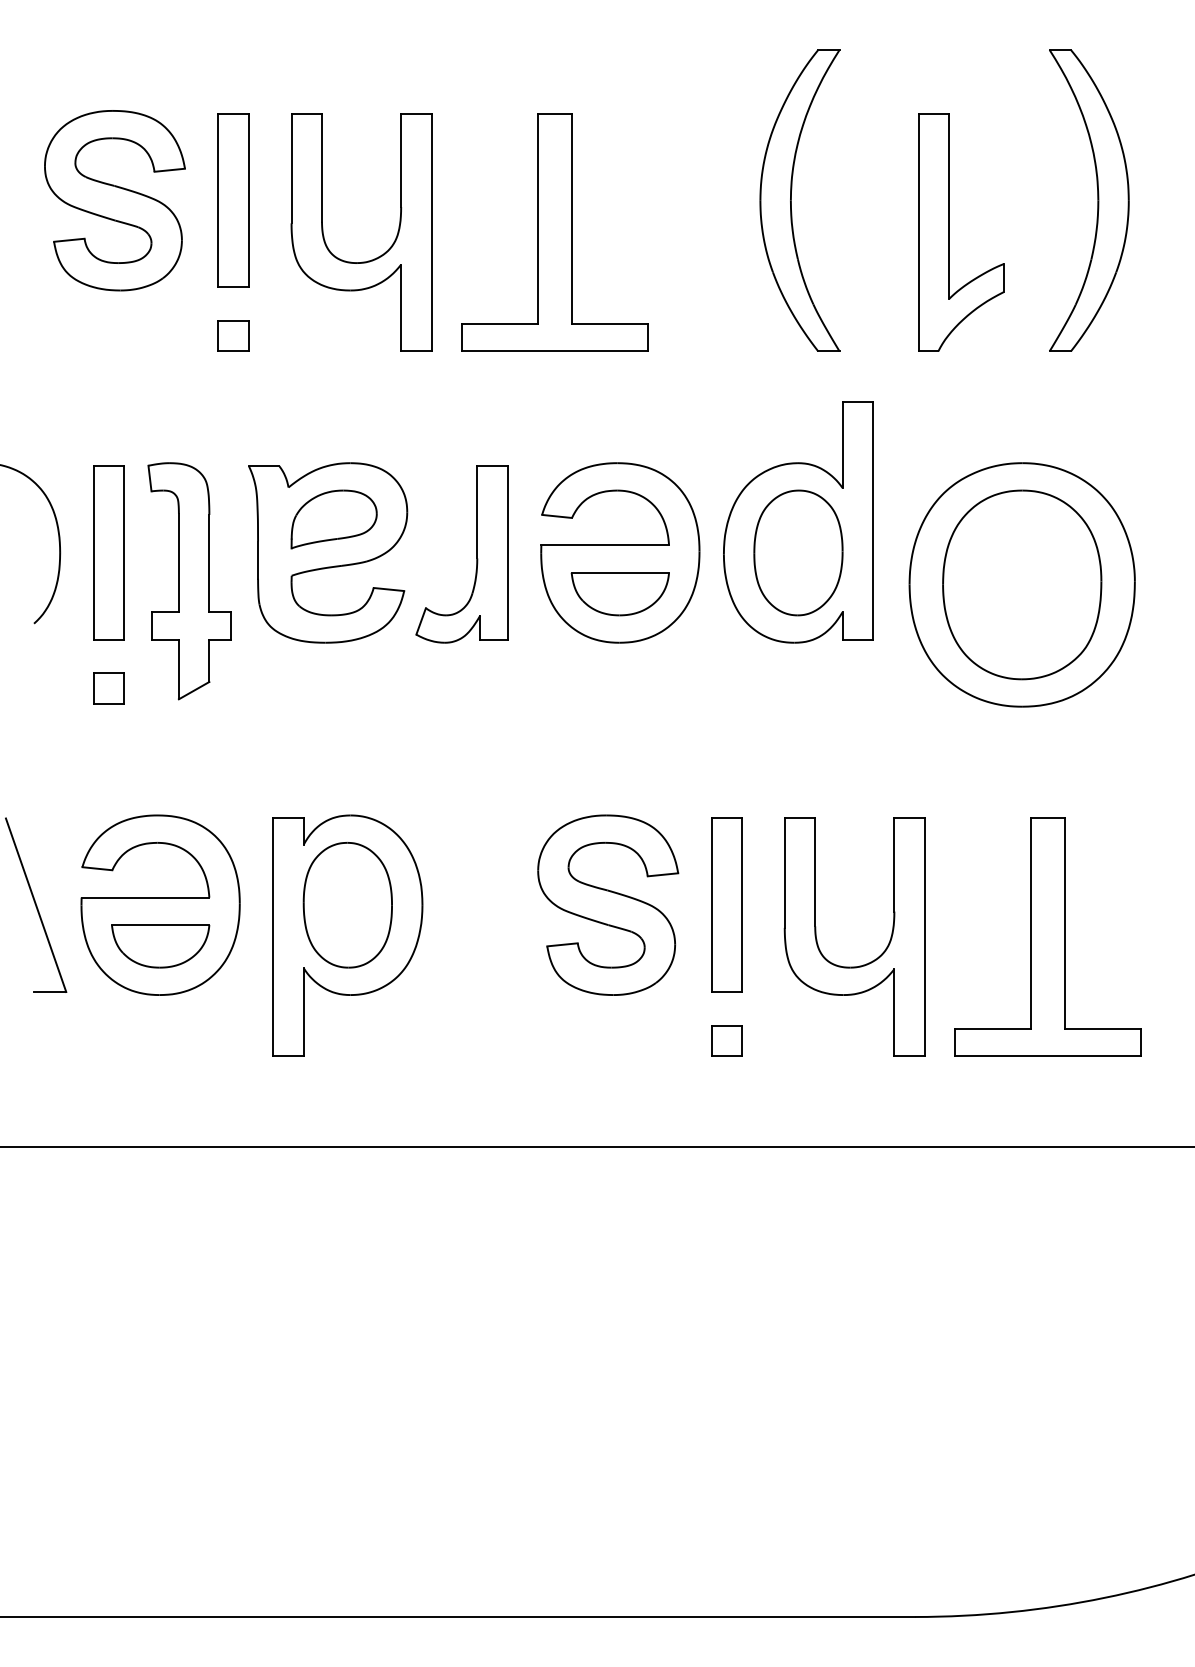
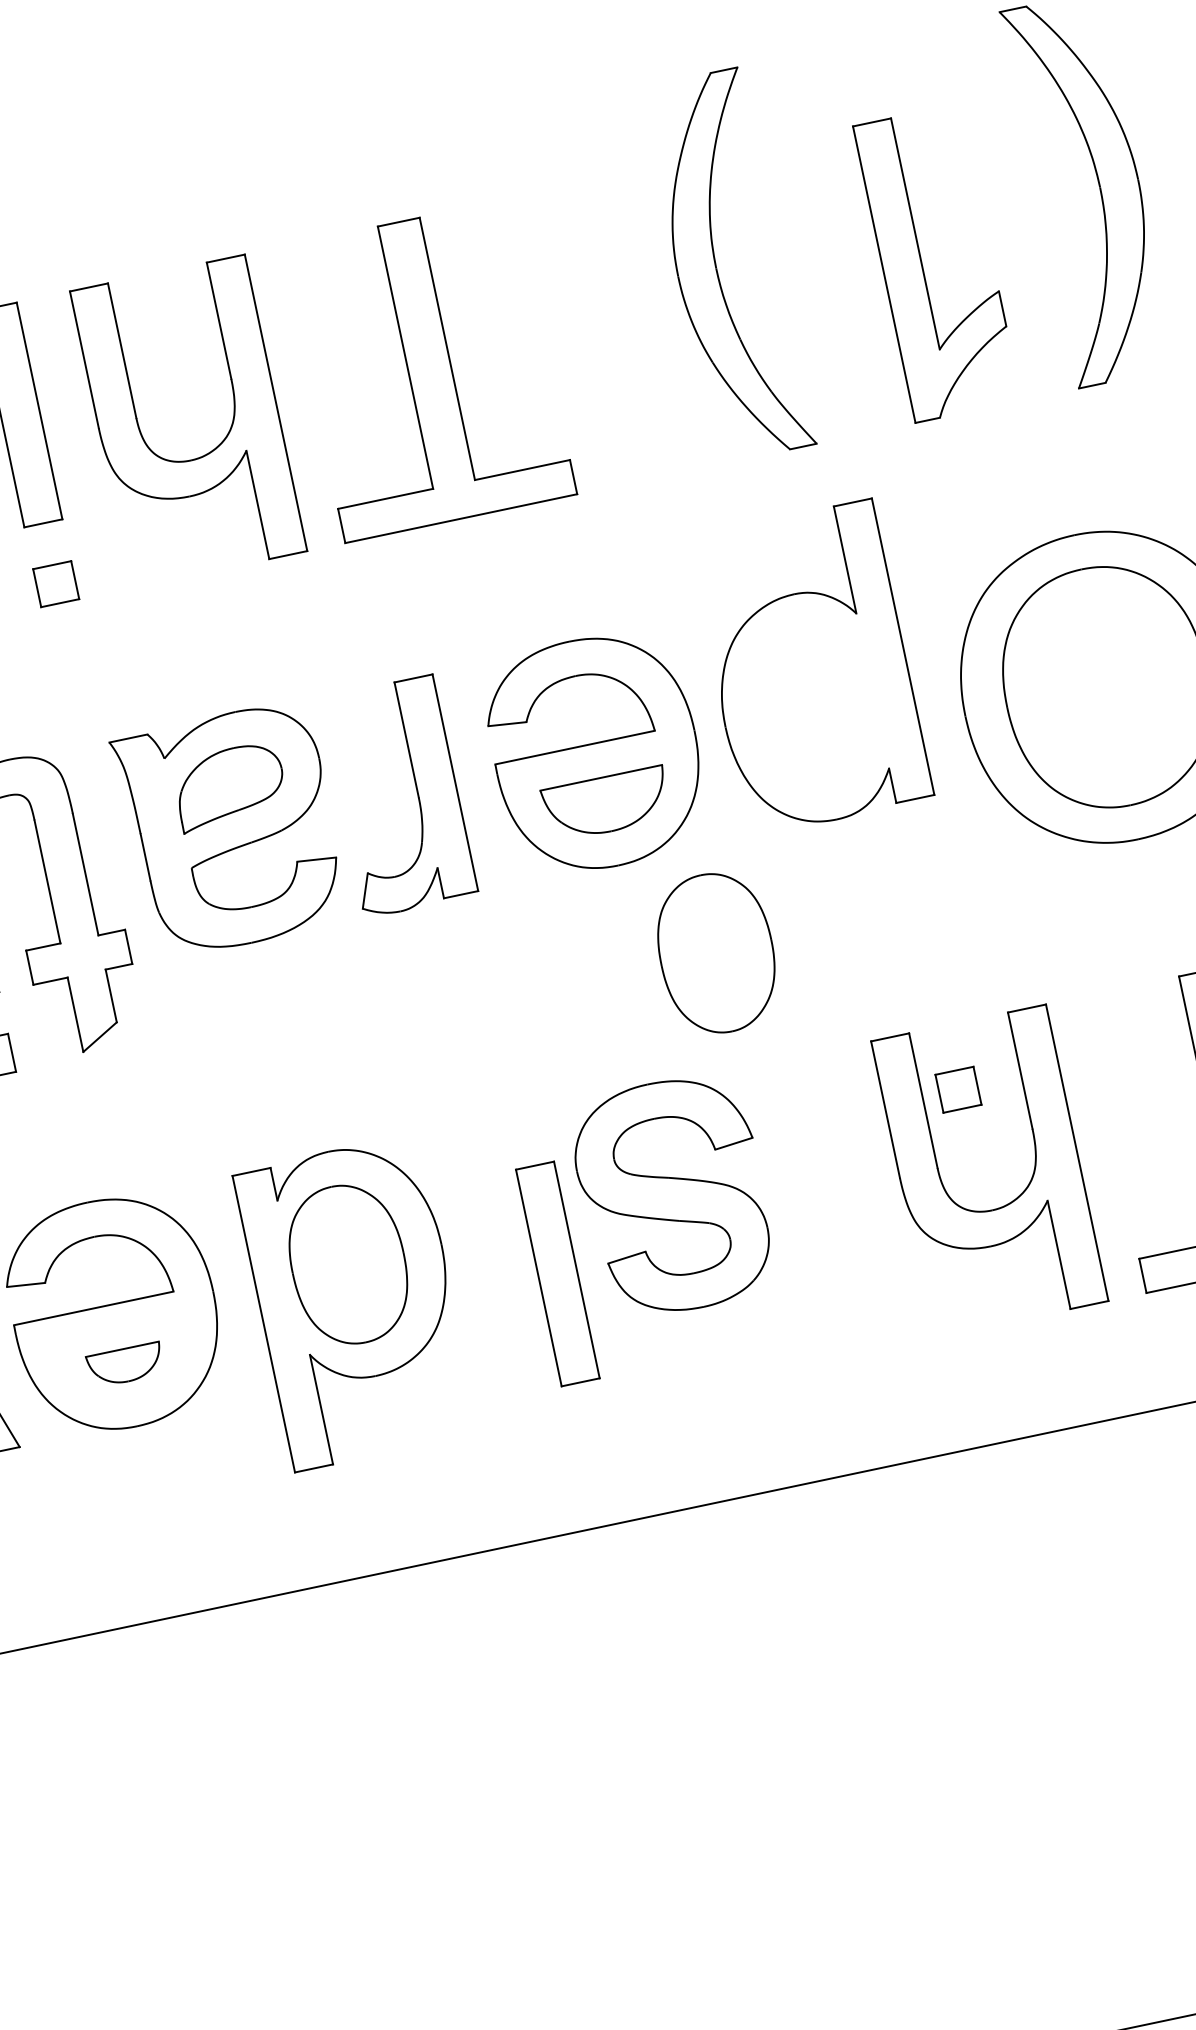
part: (798, 552) -> (716, 952), moved
part: (726, 904) -> (557, 1273), moved
part: (160, 946) -> (125, 1365), size x0.6
part: (726, 1040) -> (957, 1089), moved

